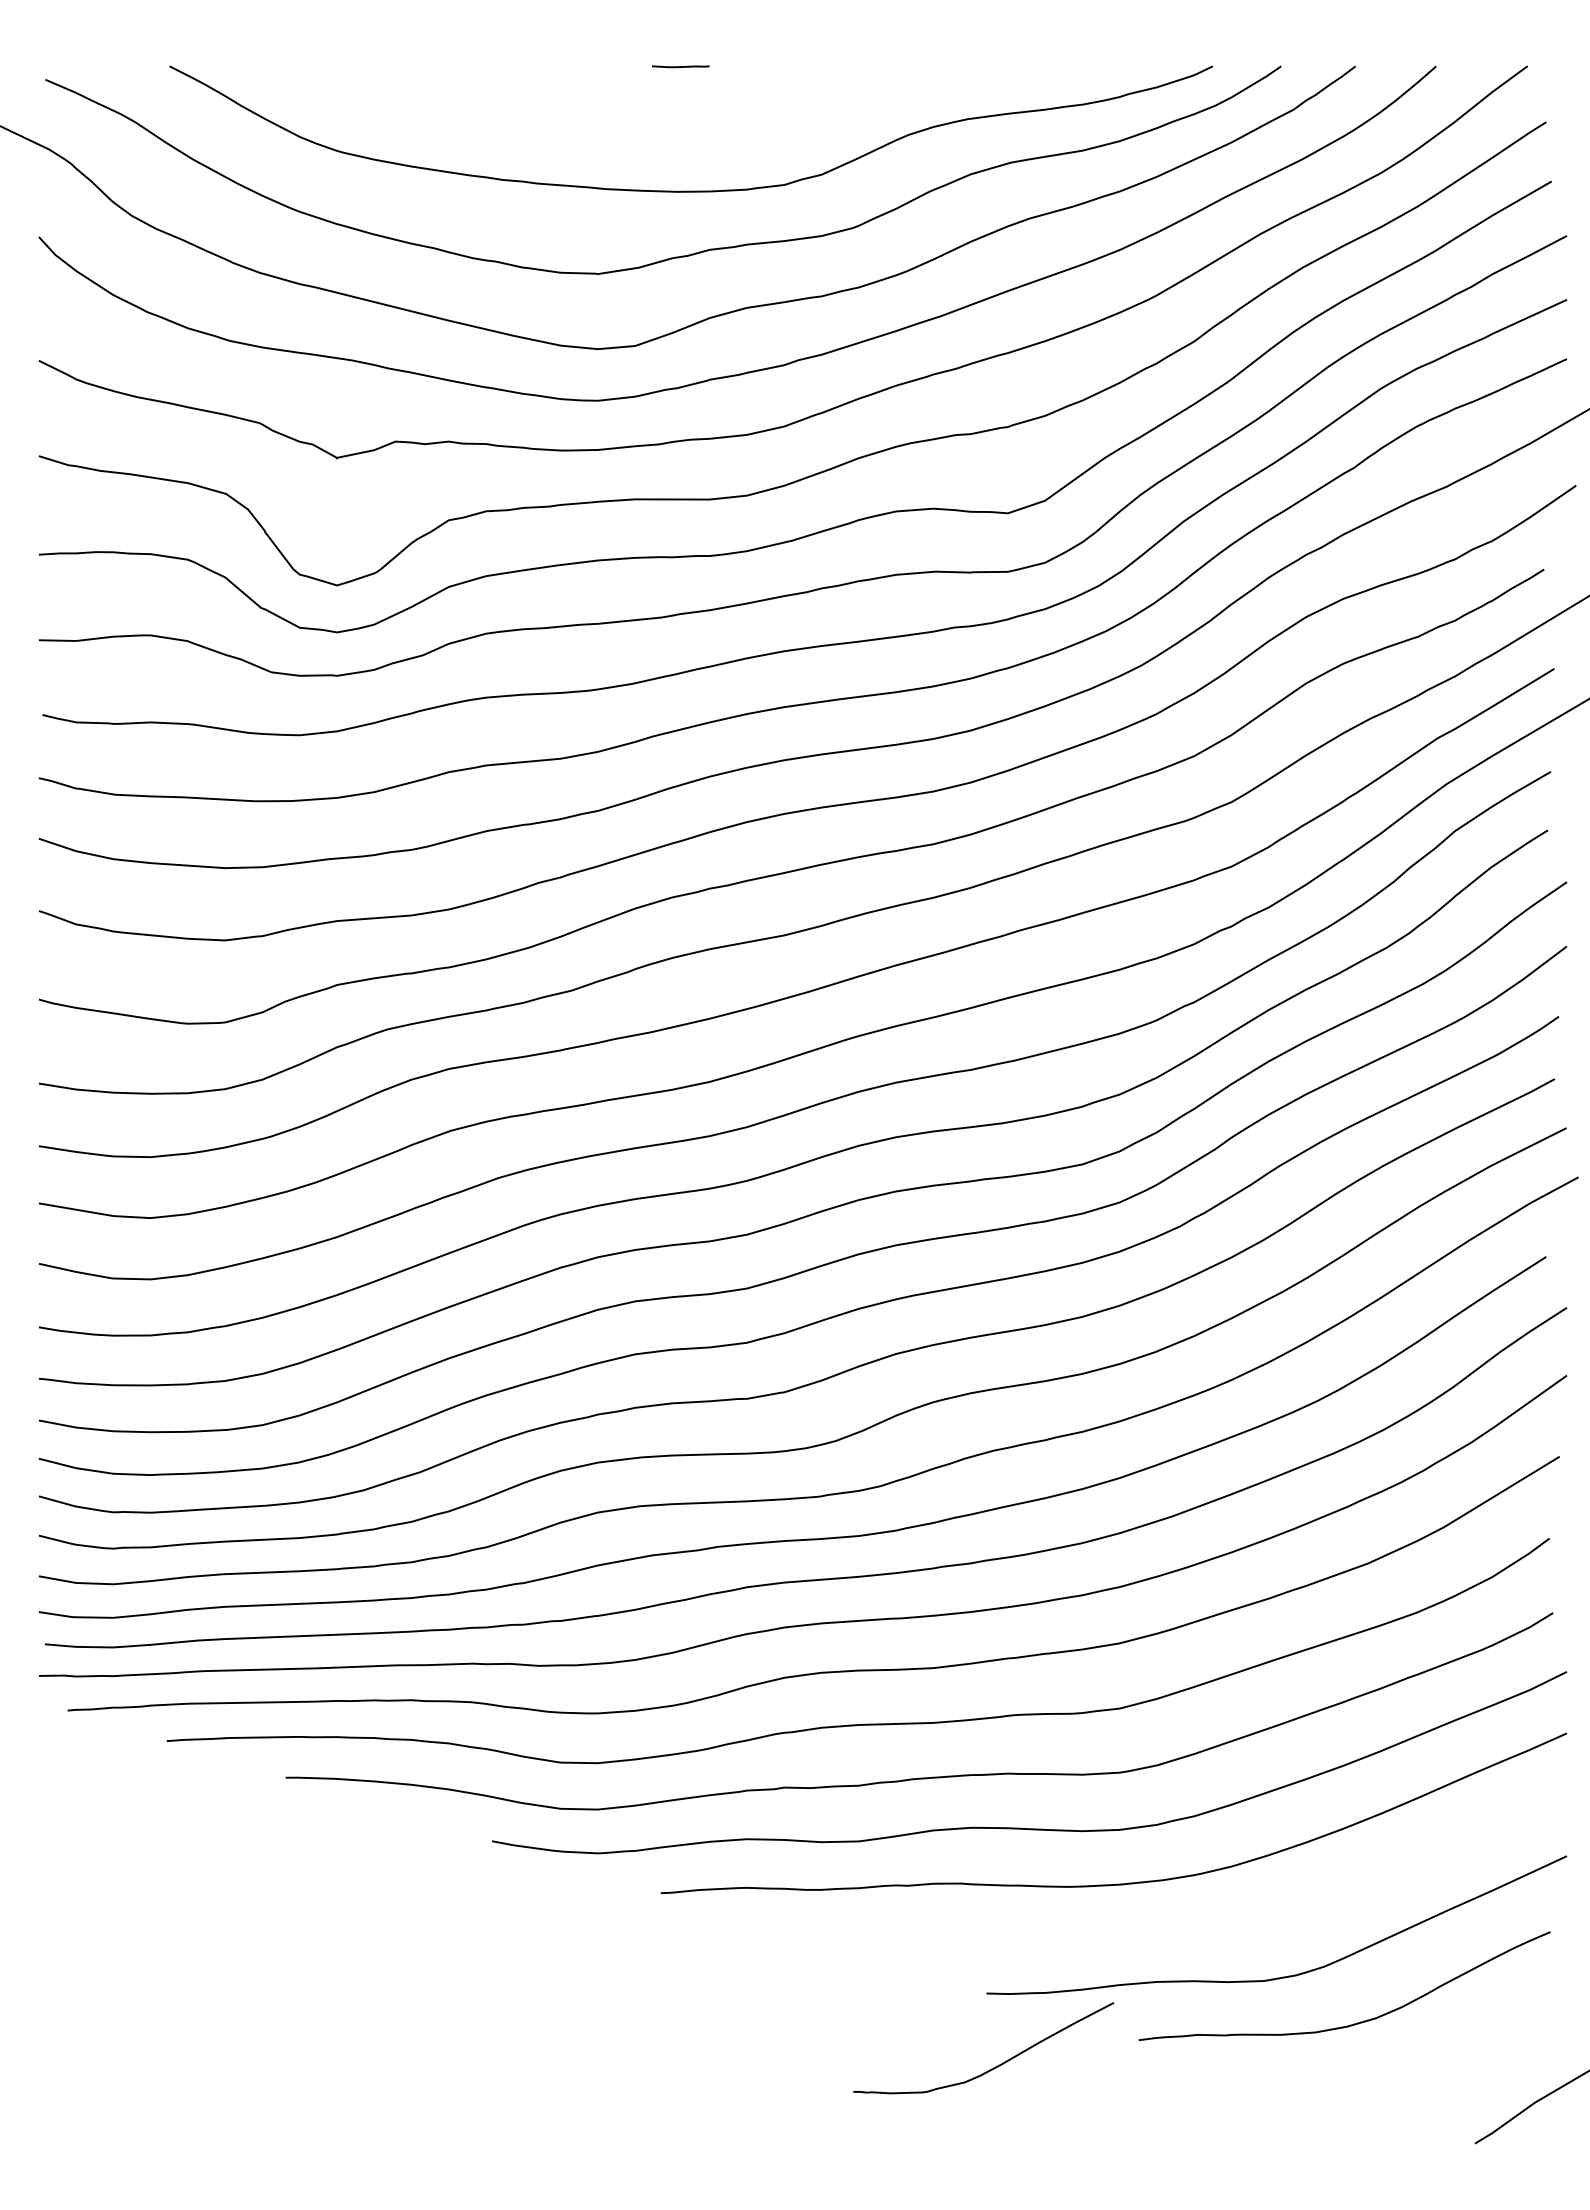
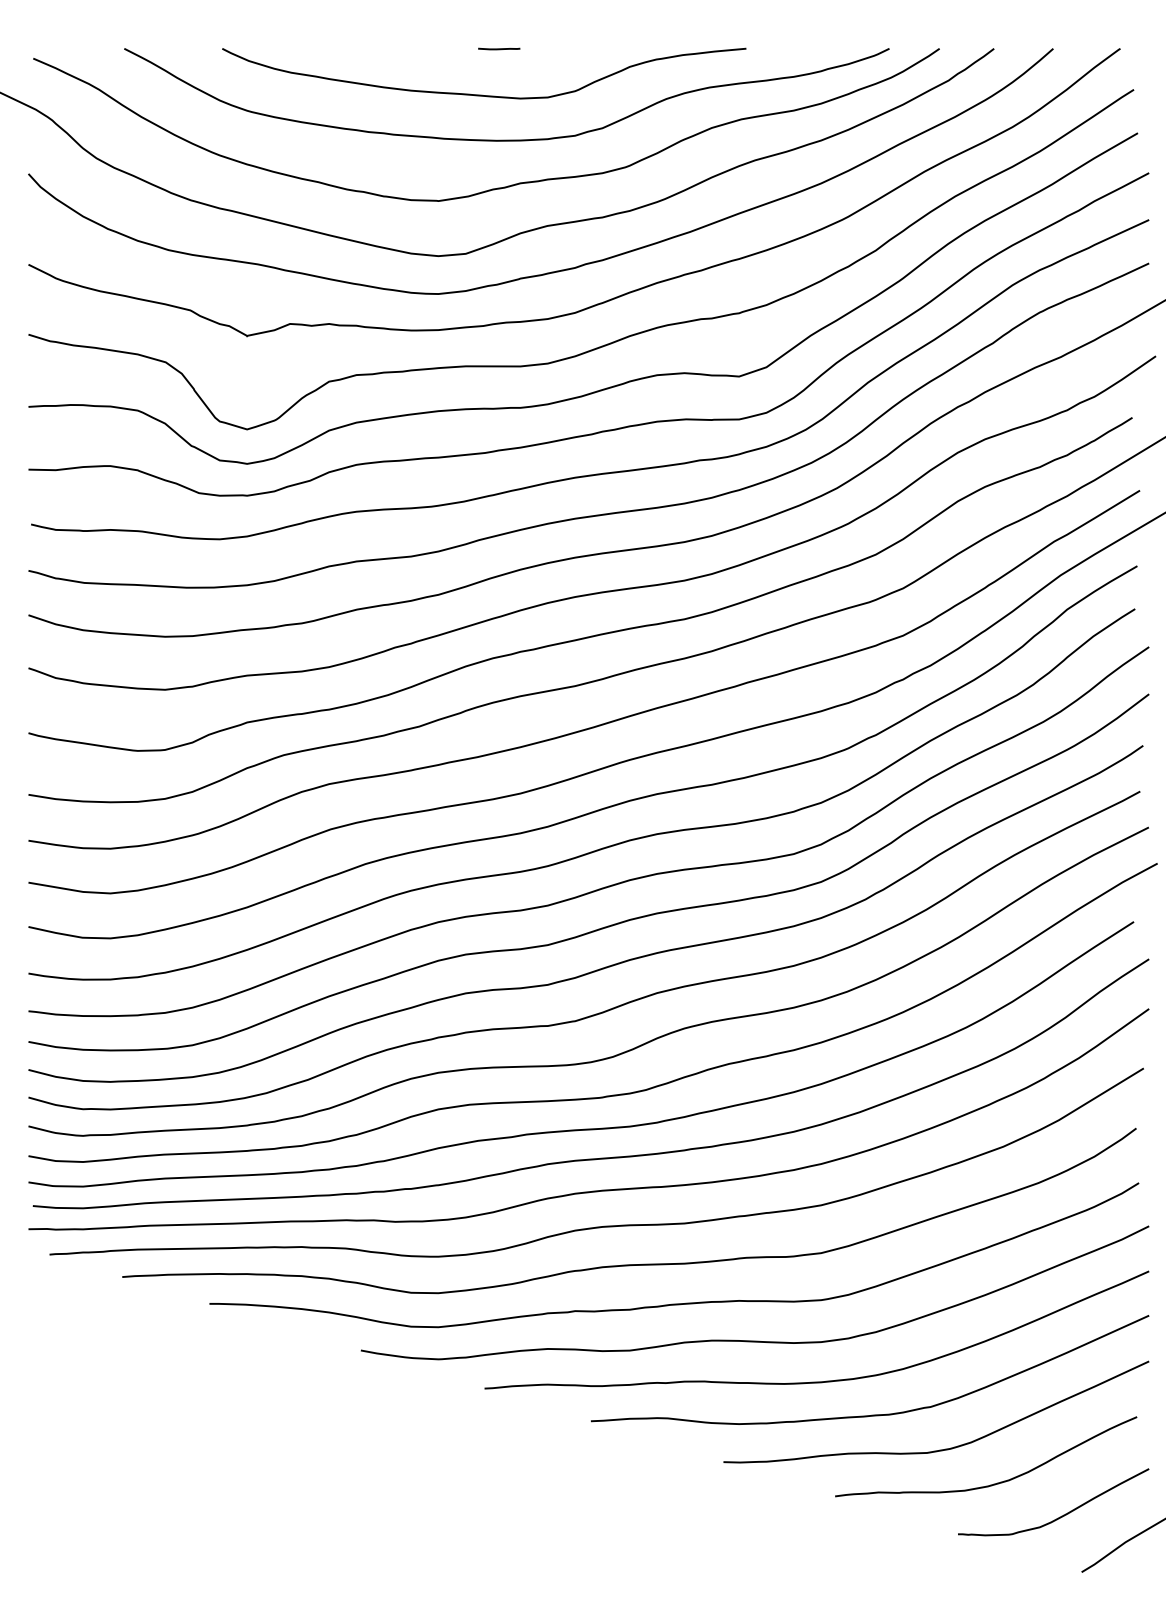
curve: (660, 129) -> (484, 95), added
curve: (1194, 1928) -> (875, 1414), added
curve: (993, 2067) -> (1060, 1516), moved

